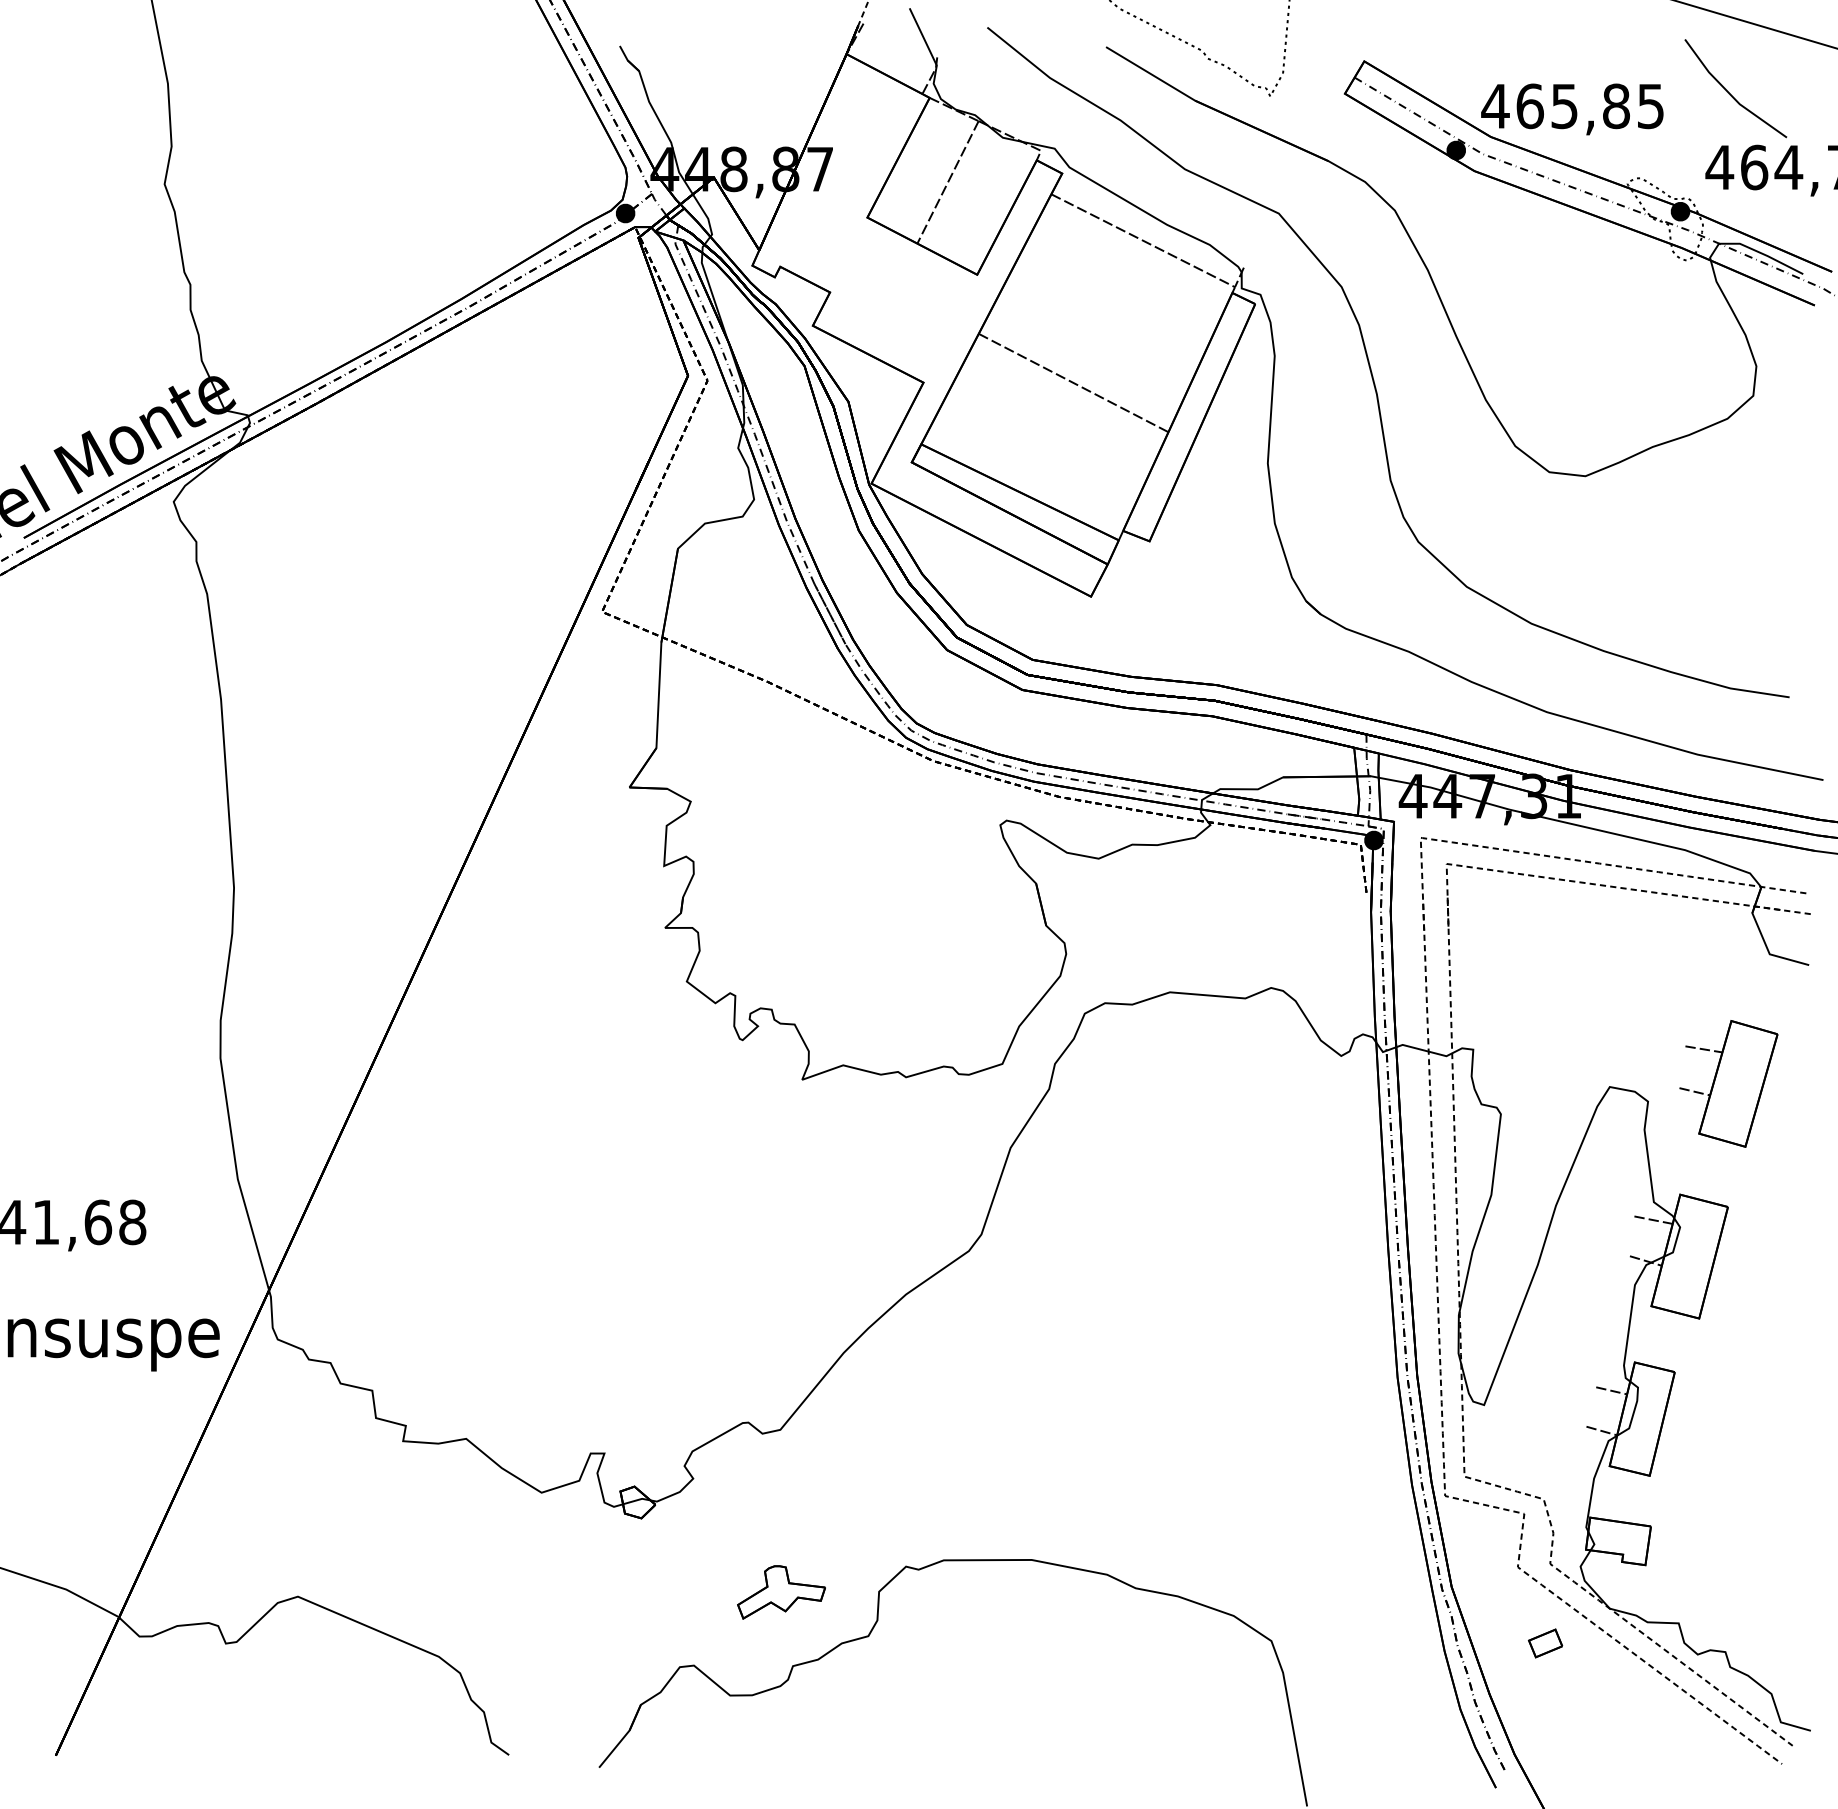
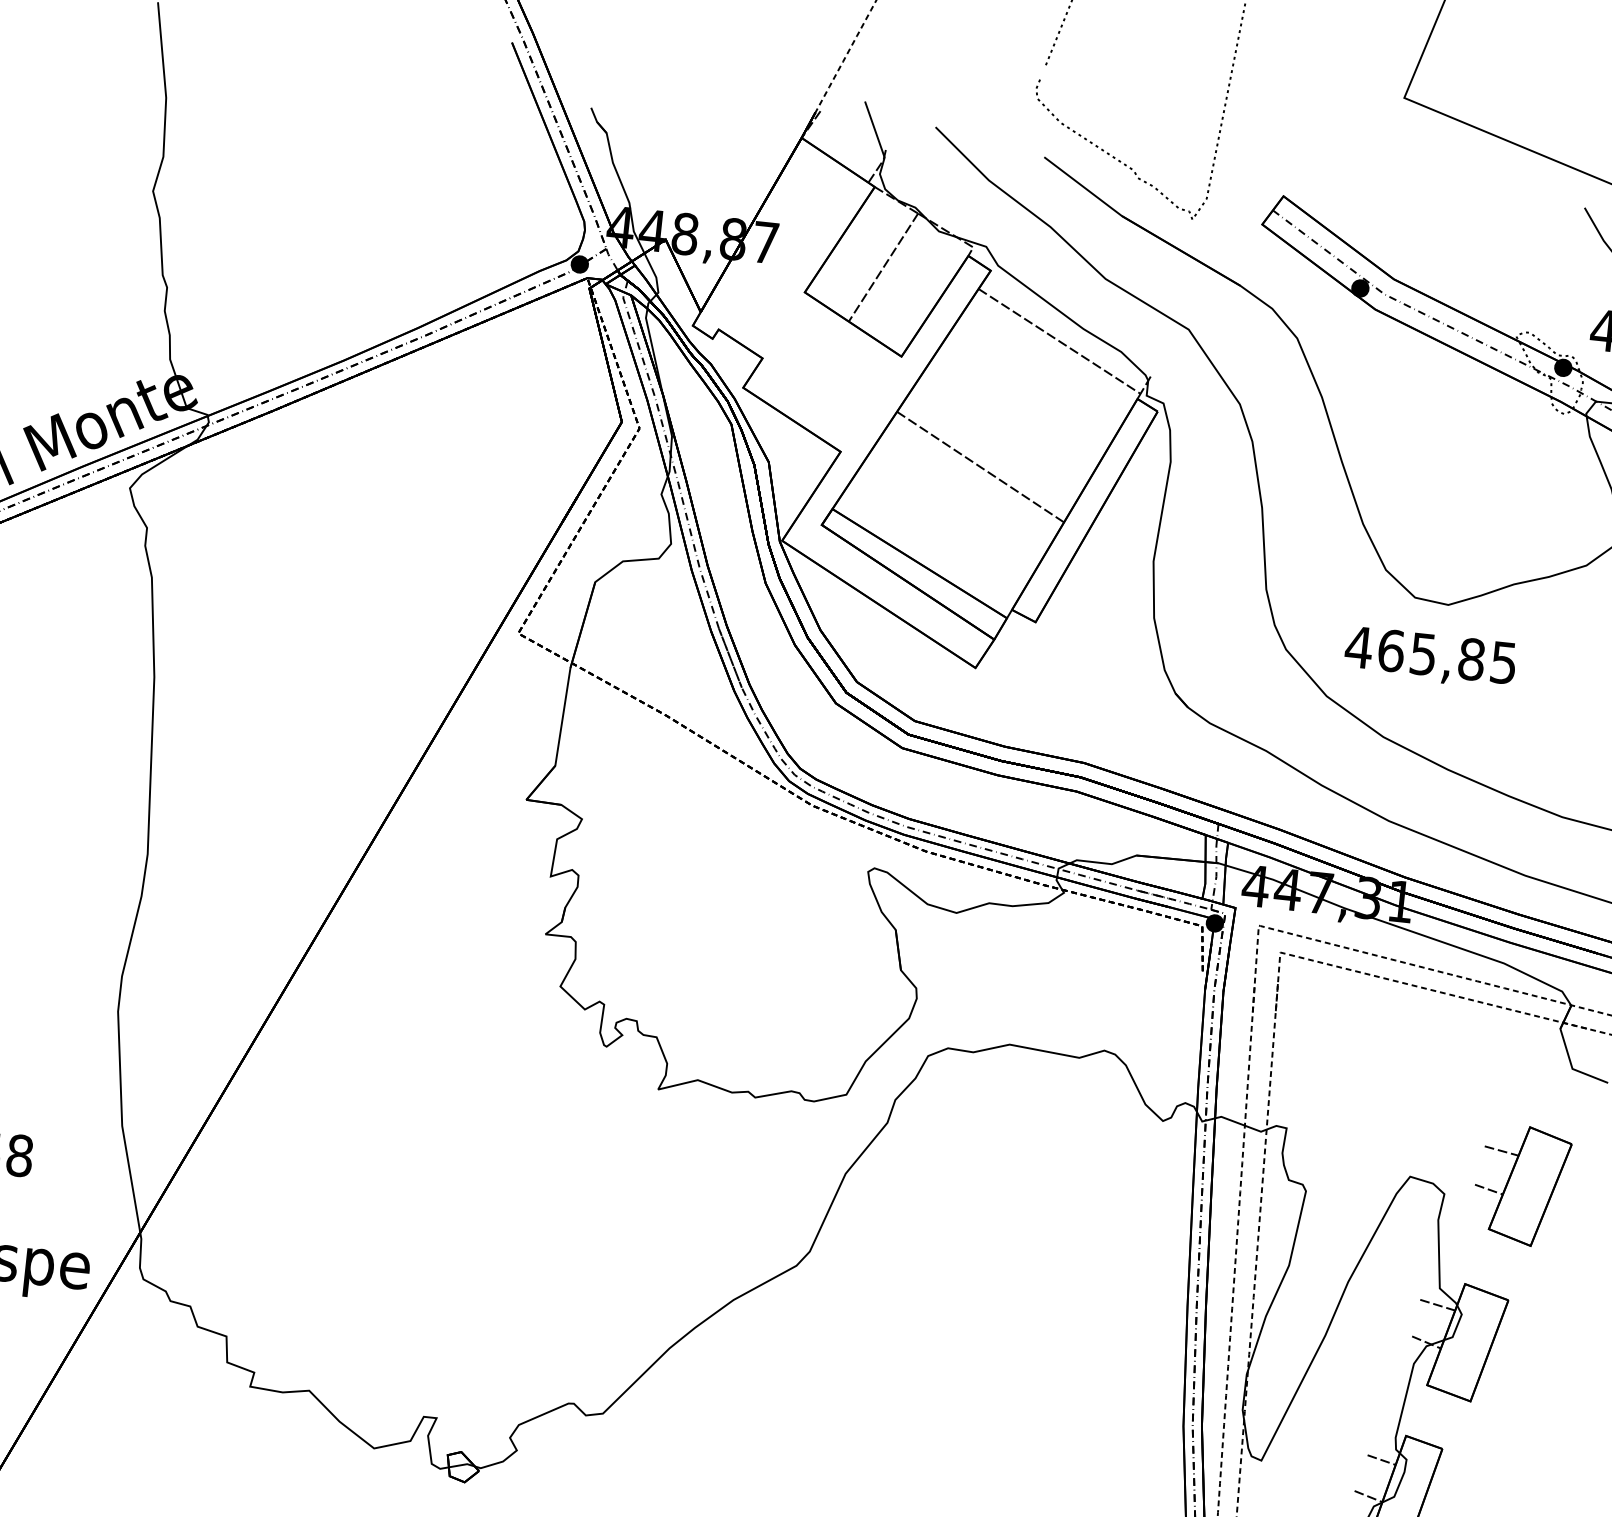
text: (1572, 109) -> (1430, 657), moved

